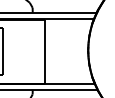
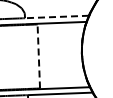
line: (64, 12) -> (56, 16), solid -> dashed
line: (45, 51) -> (39, 56), solid -> dashed

